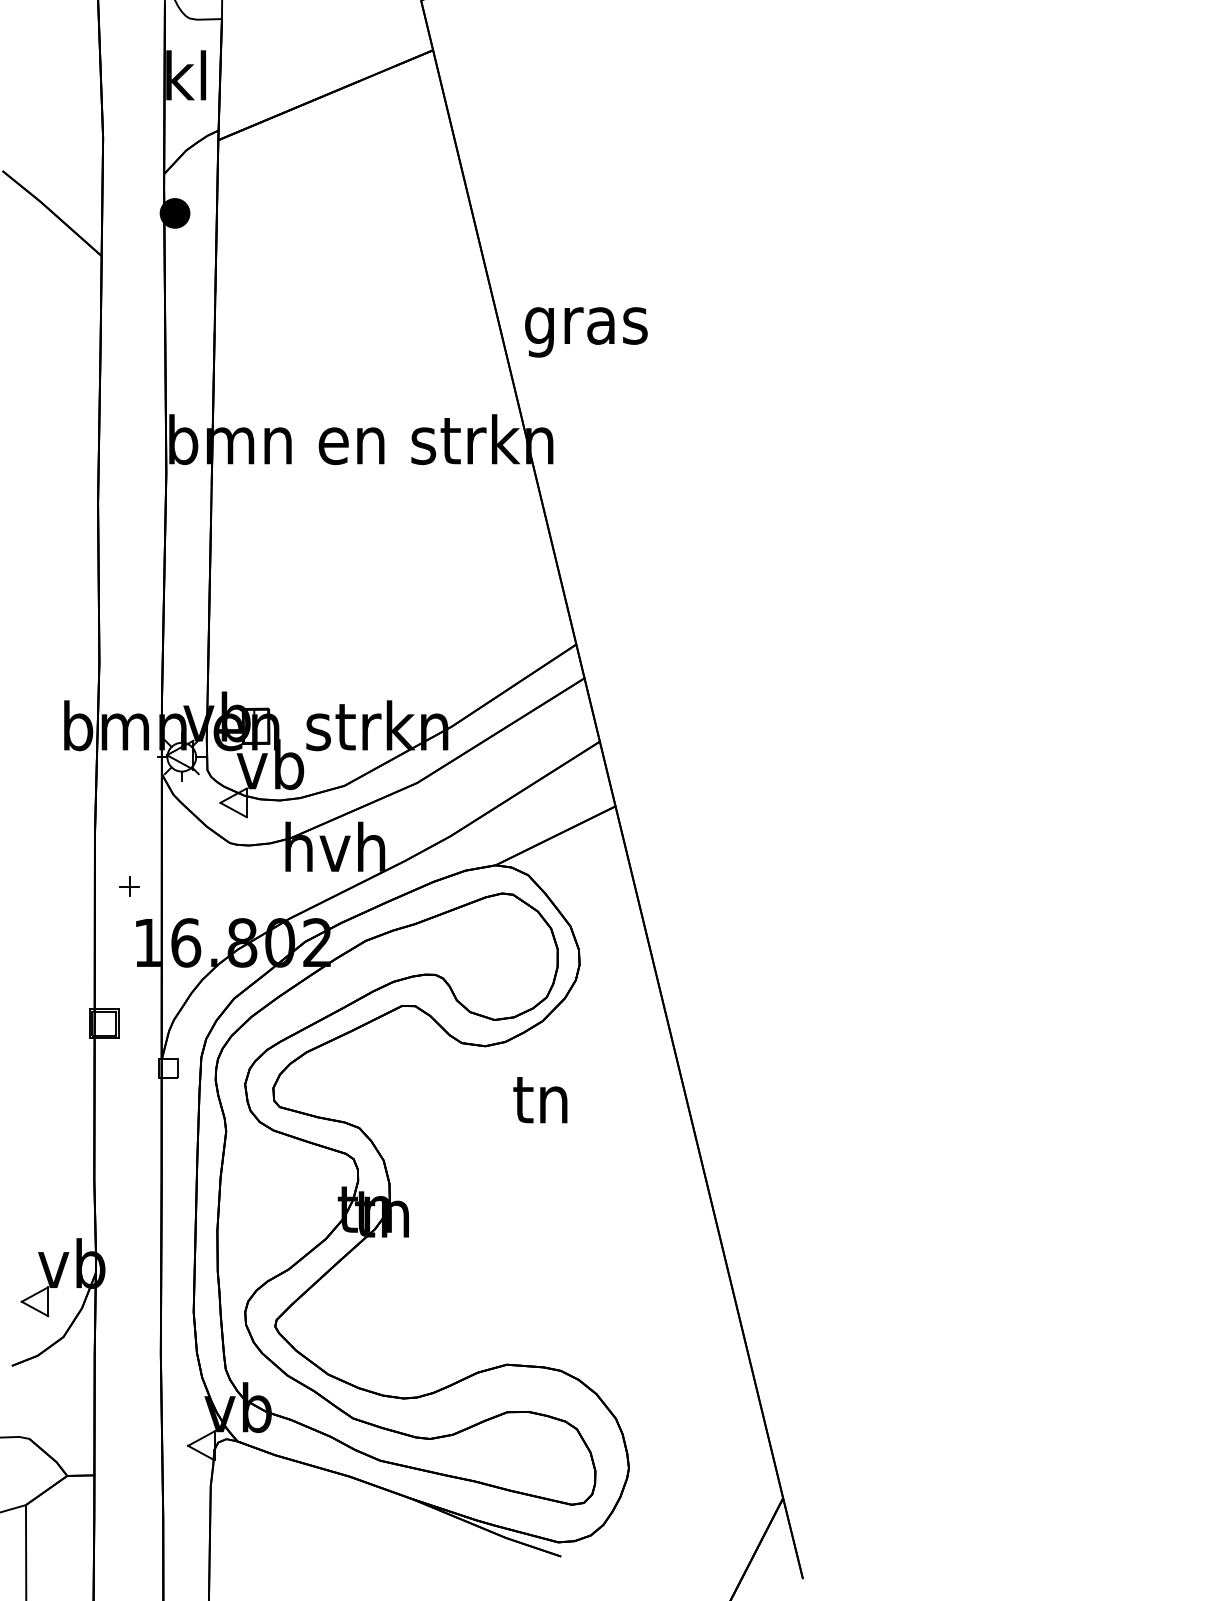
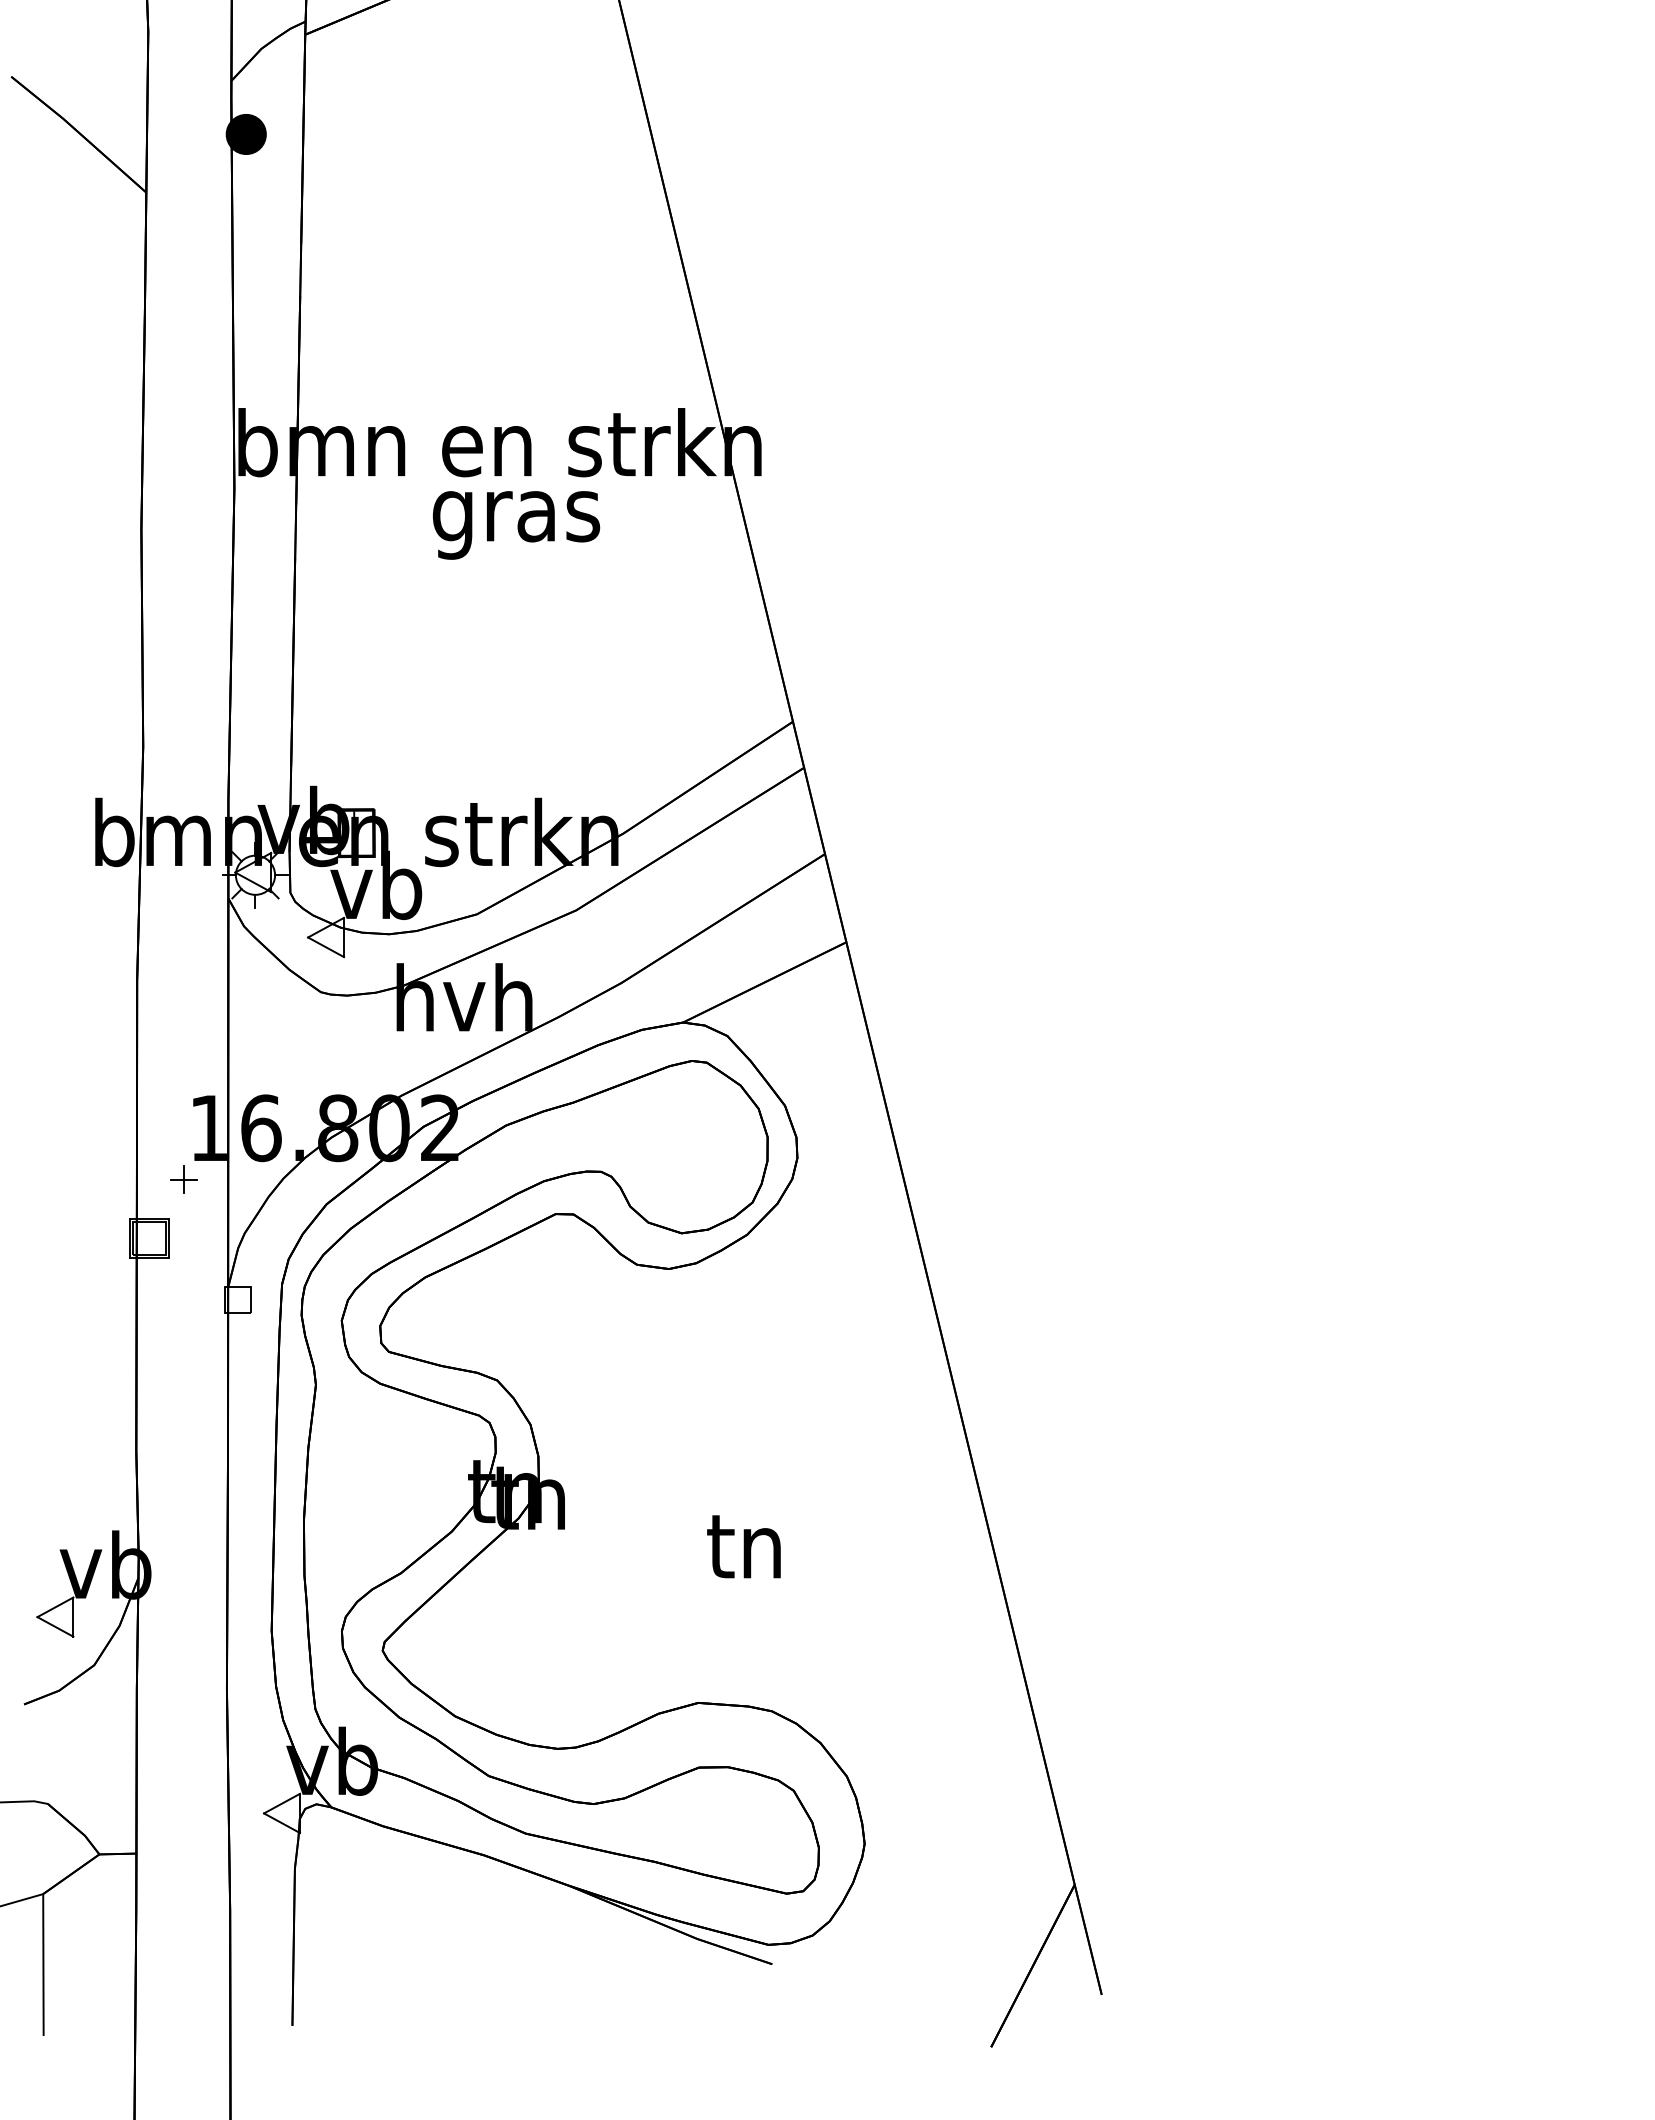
text: (586, 332) -> (516, 525), moved
part: (129, 886) -> (184, 1179), moved
text: (540, 1100) -> (744, 1547), moved

